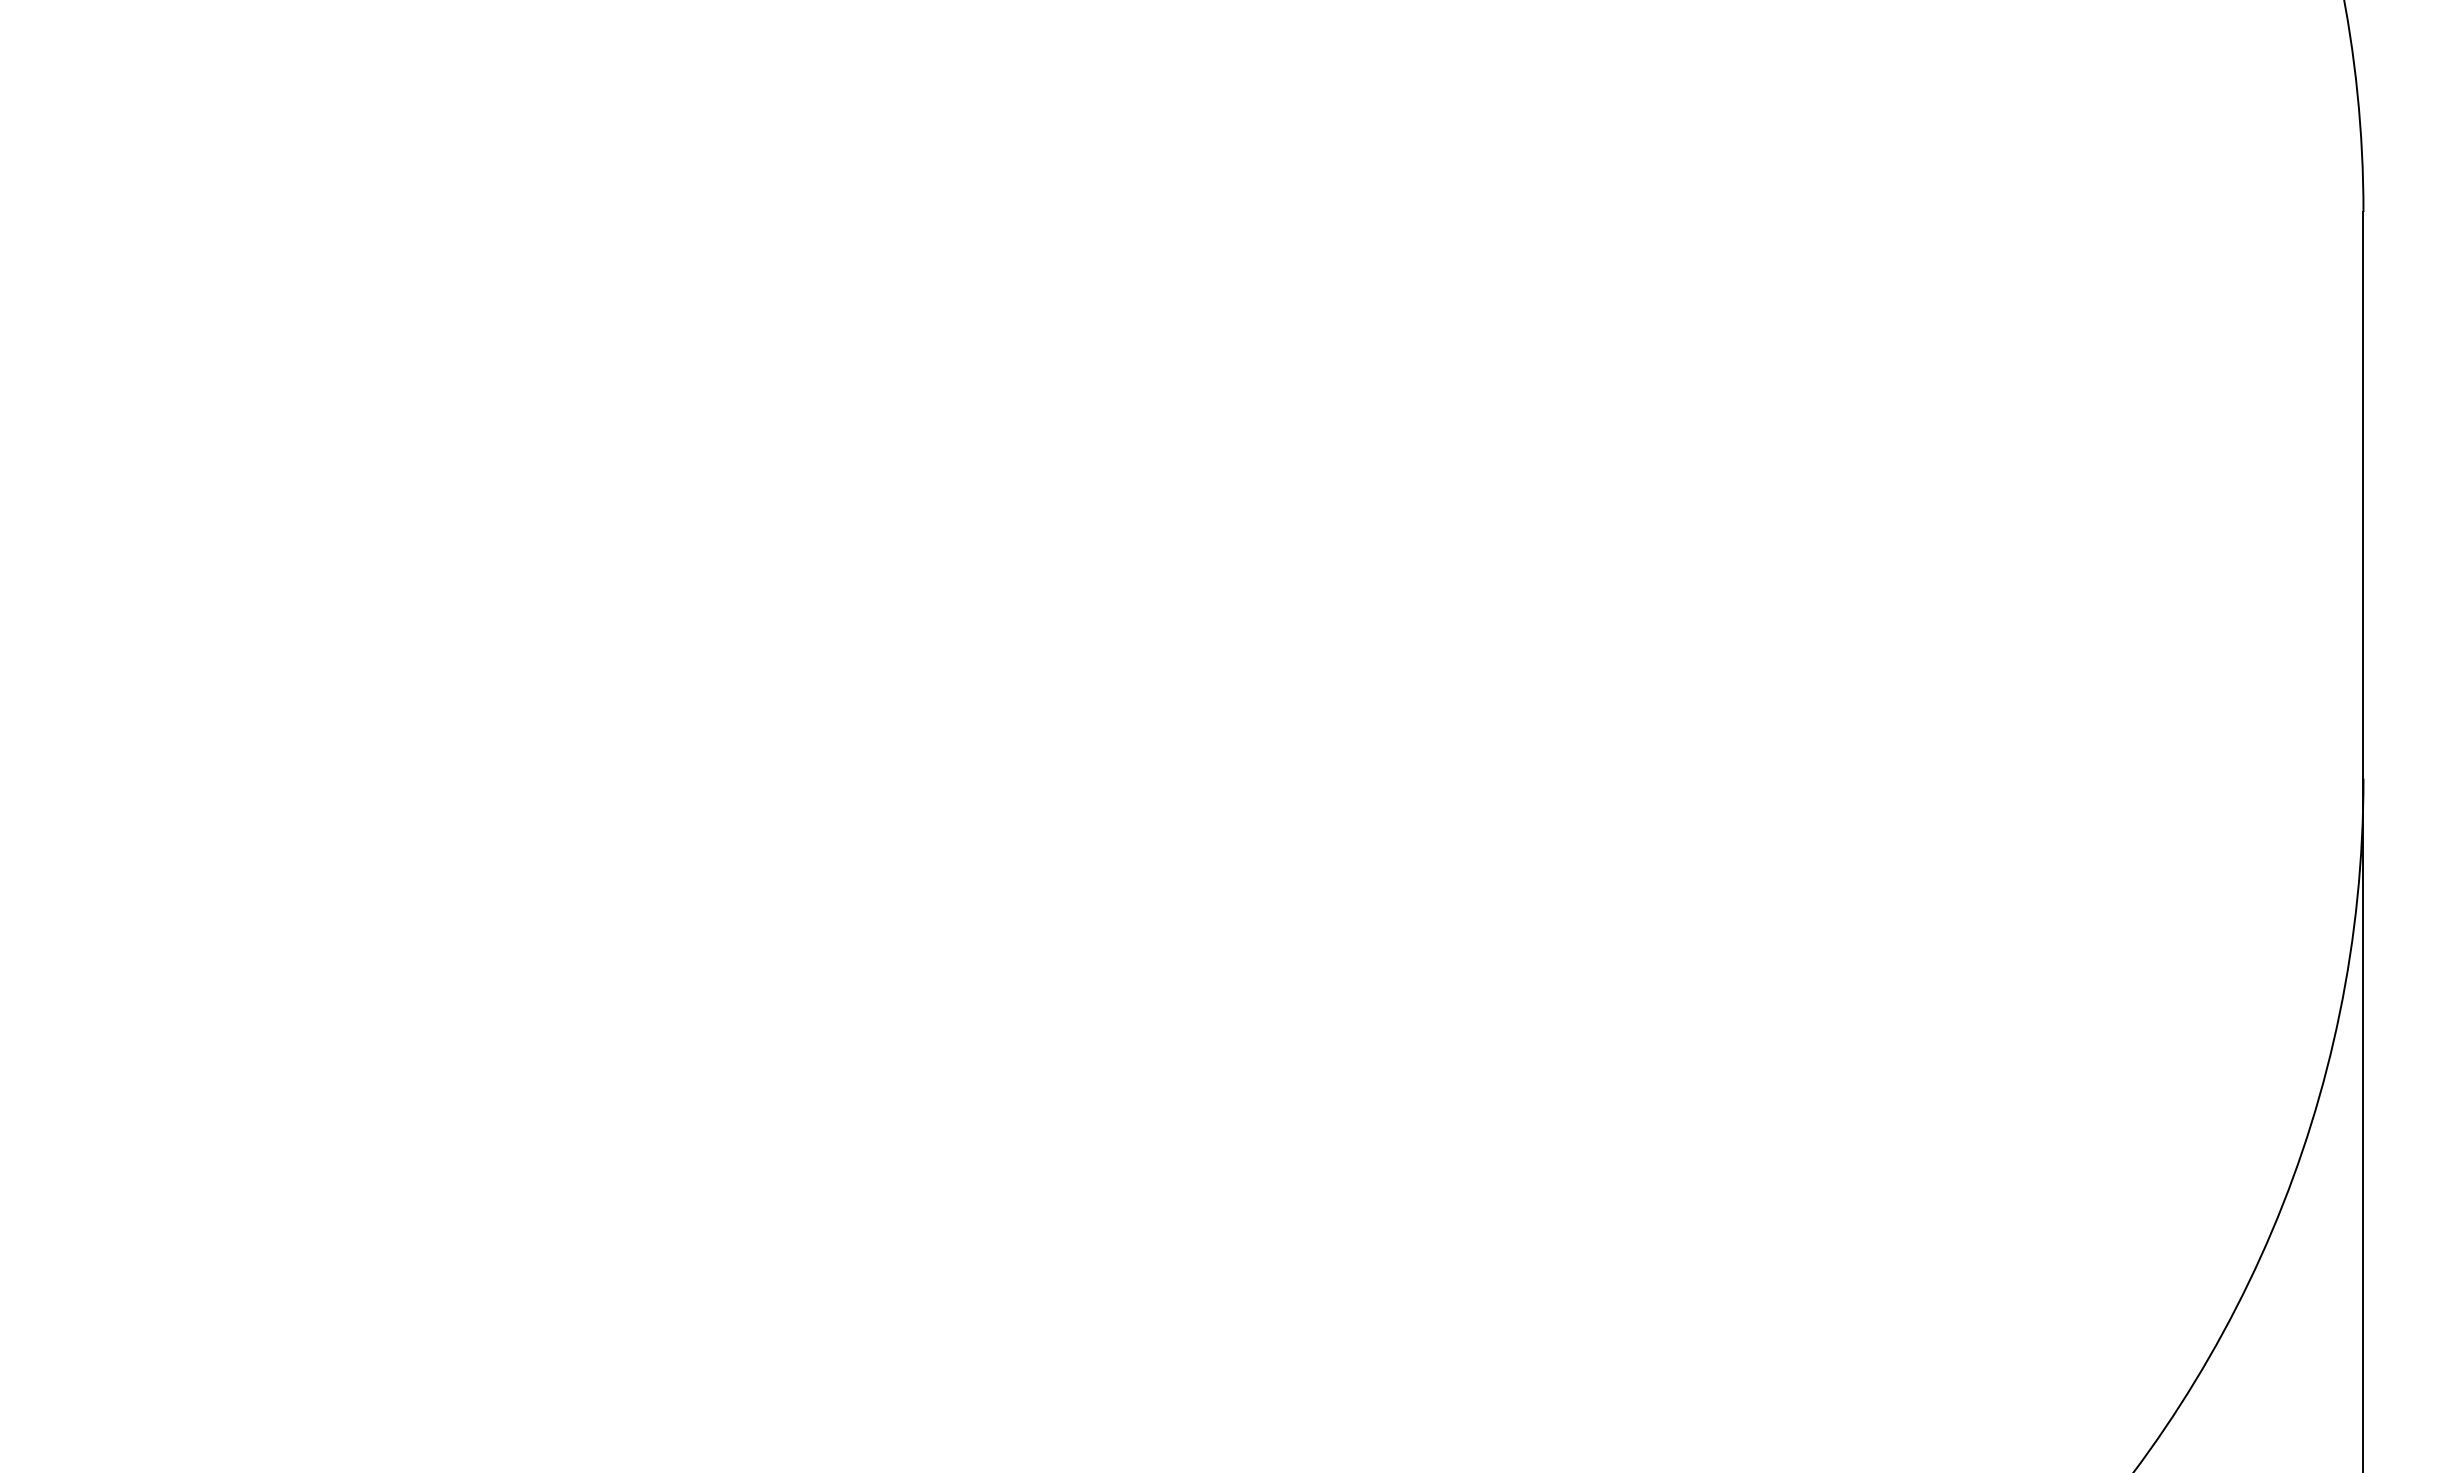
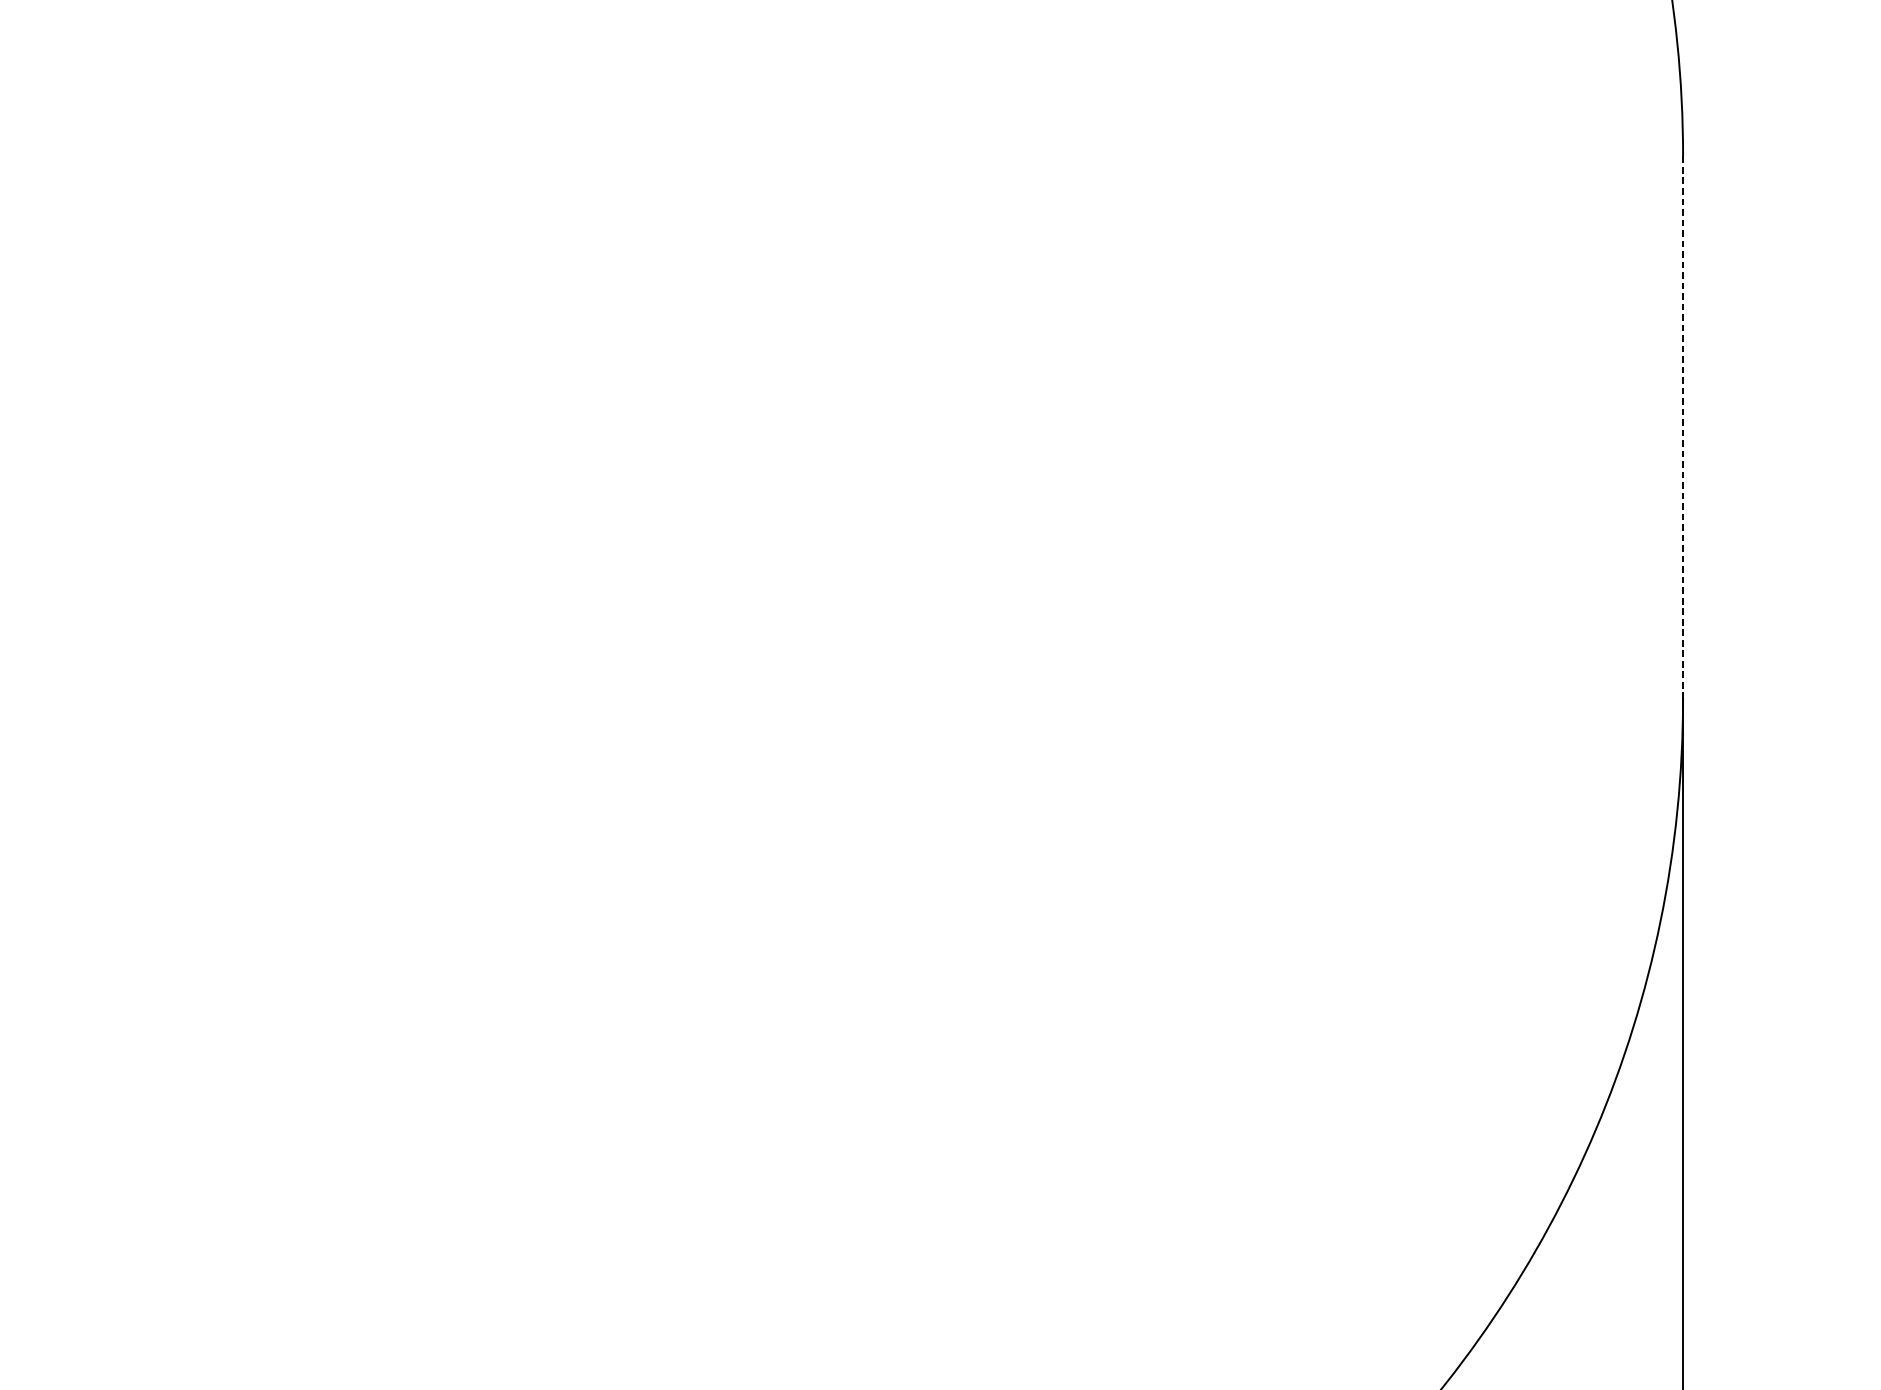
line: (2363, 495) -> (1683, 427), solid -> dashed

